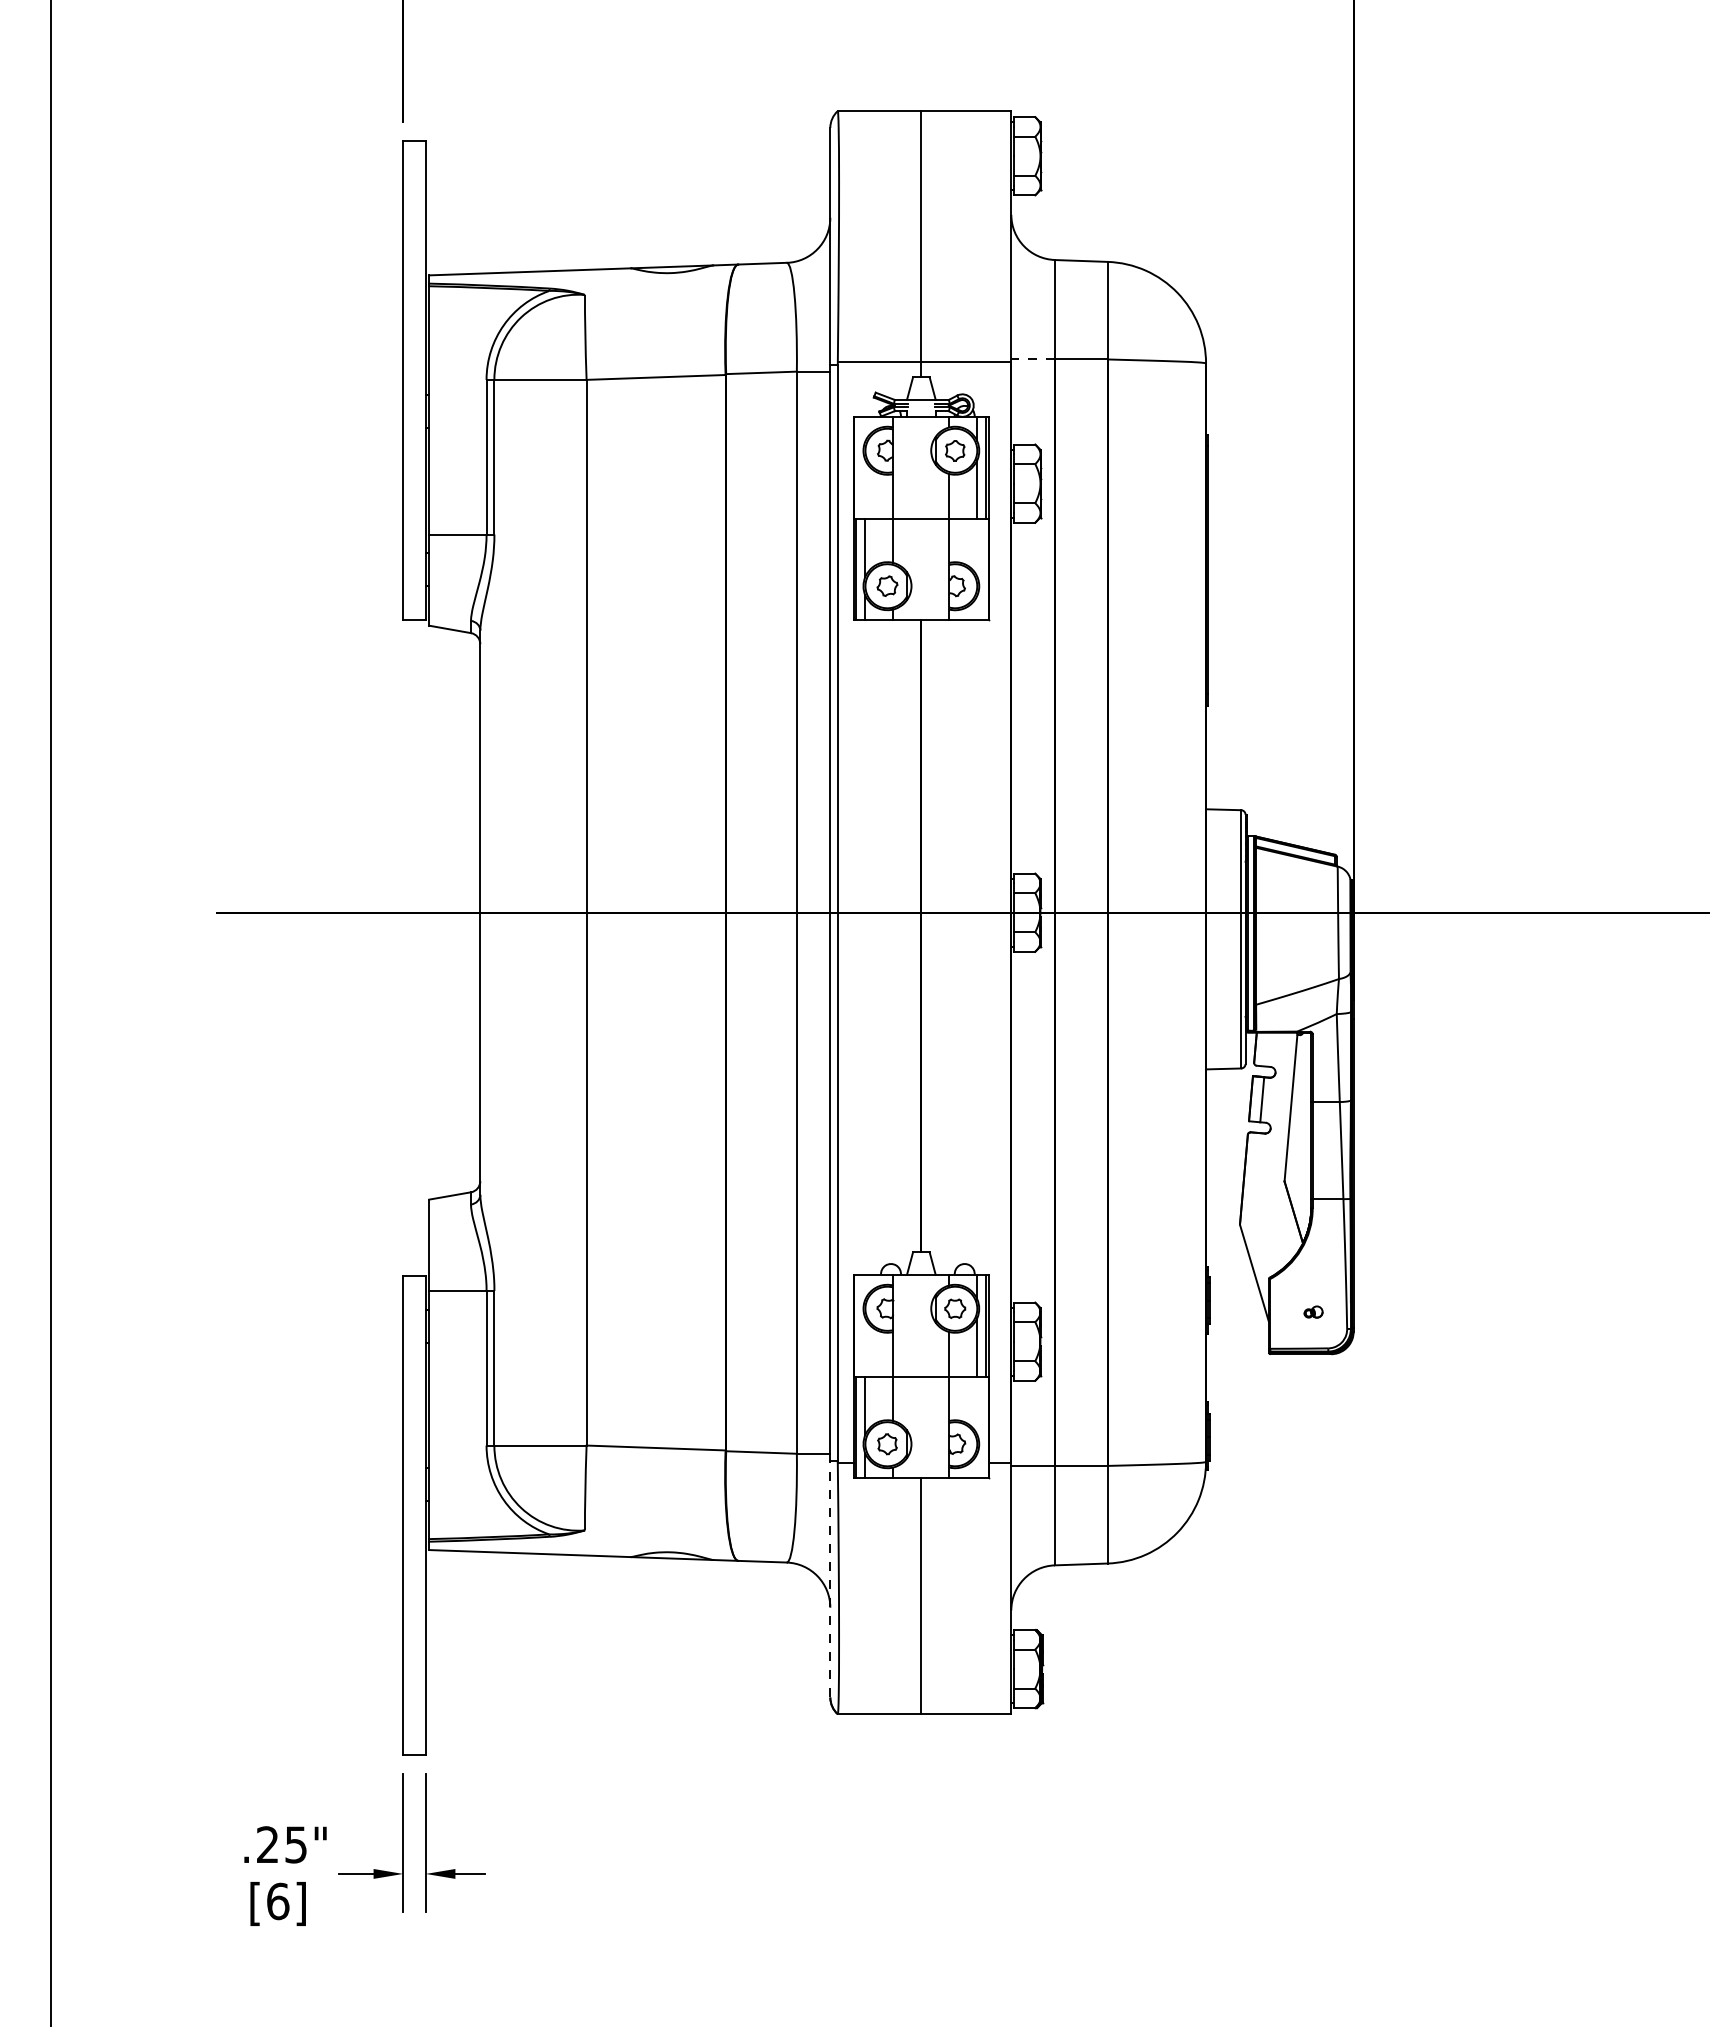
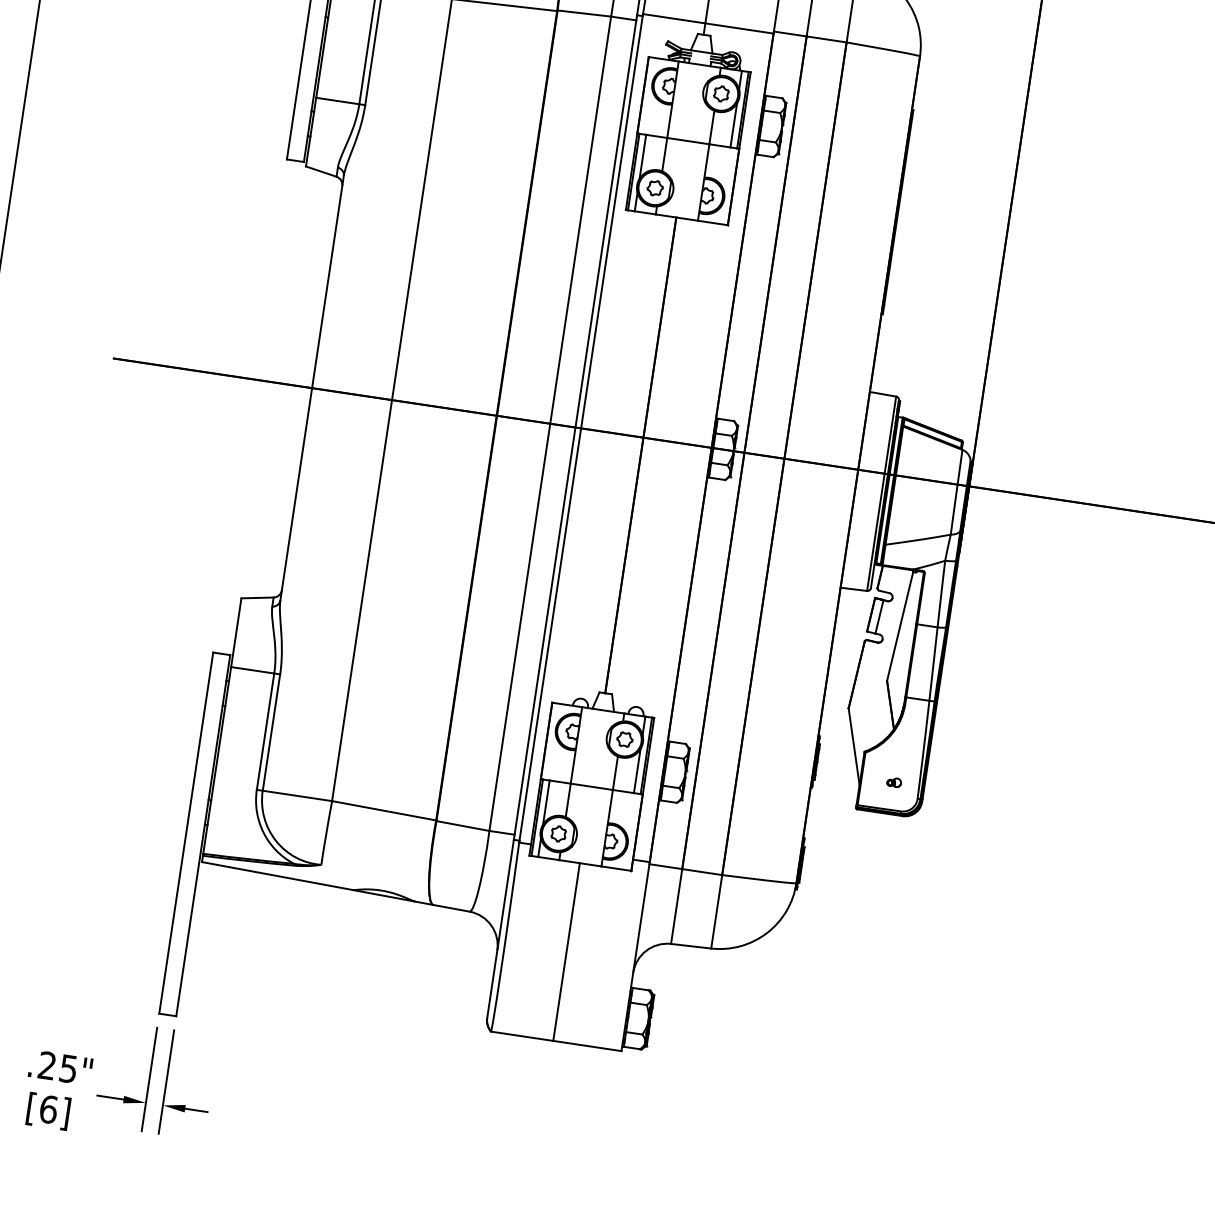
line: (1033, 359) -> (790, 34), dashed -> solid
line: (830, 1578) -> (500, 928), dashed -> solid

